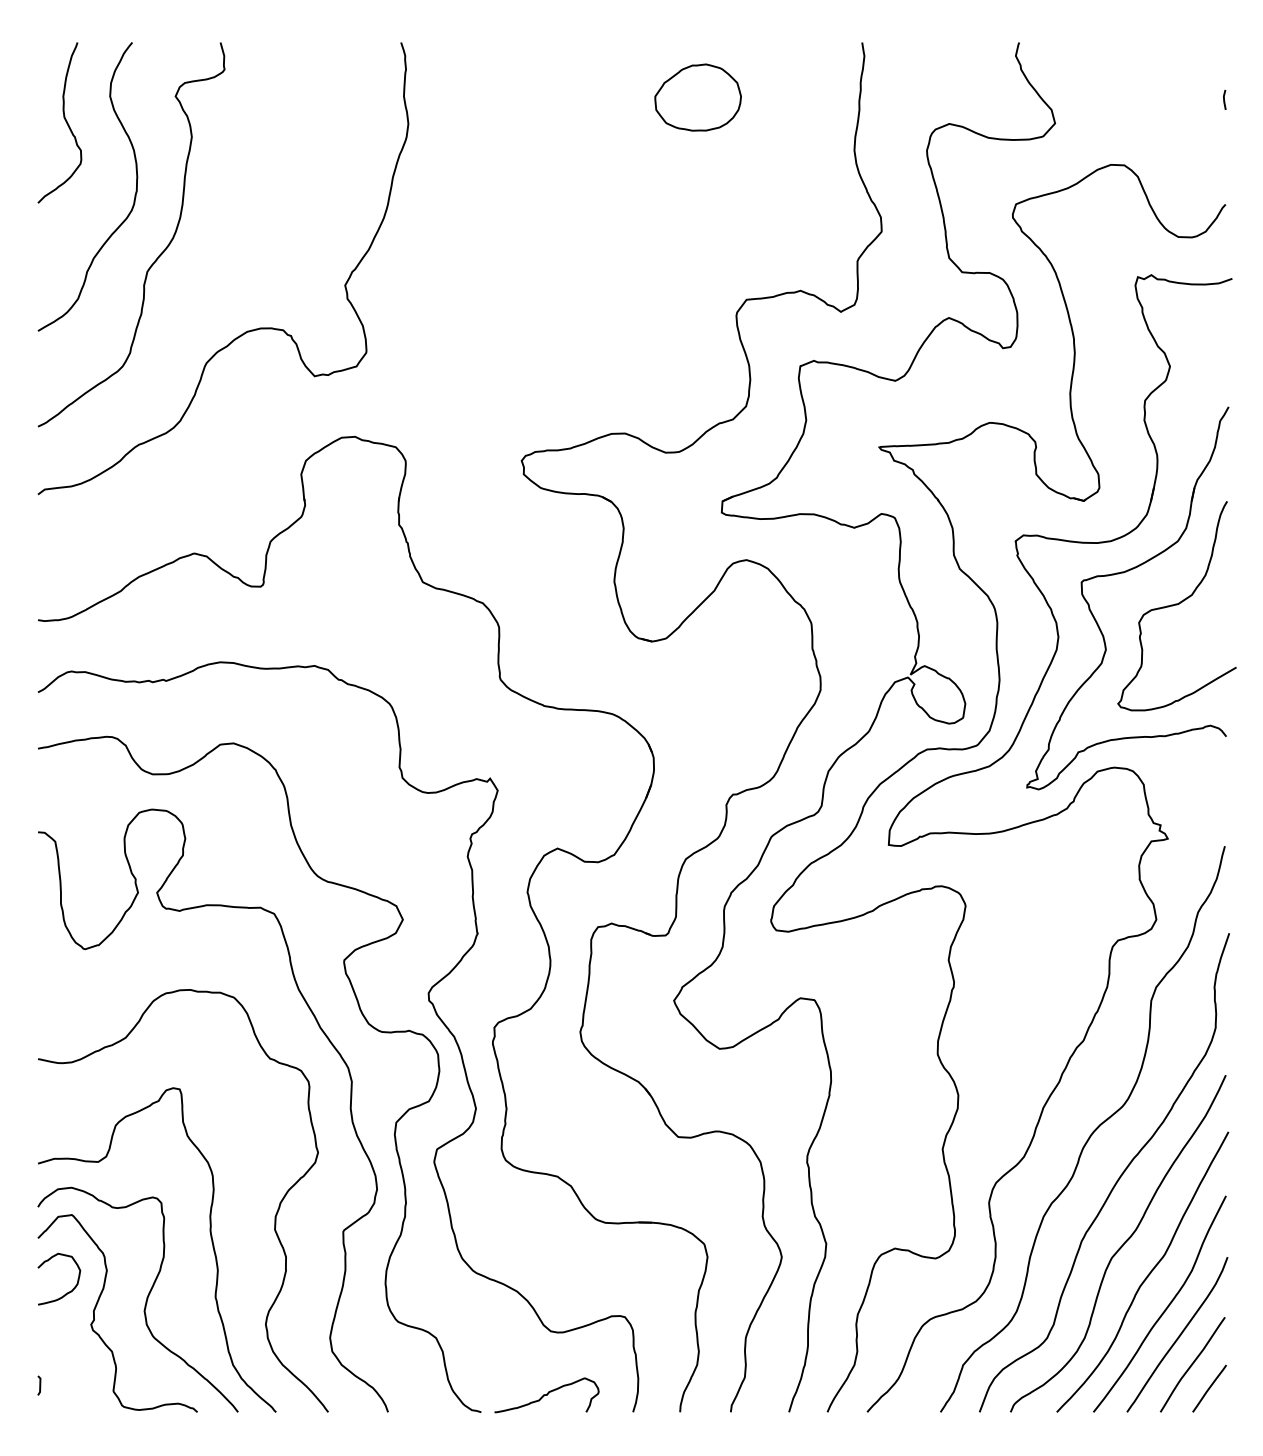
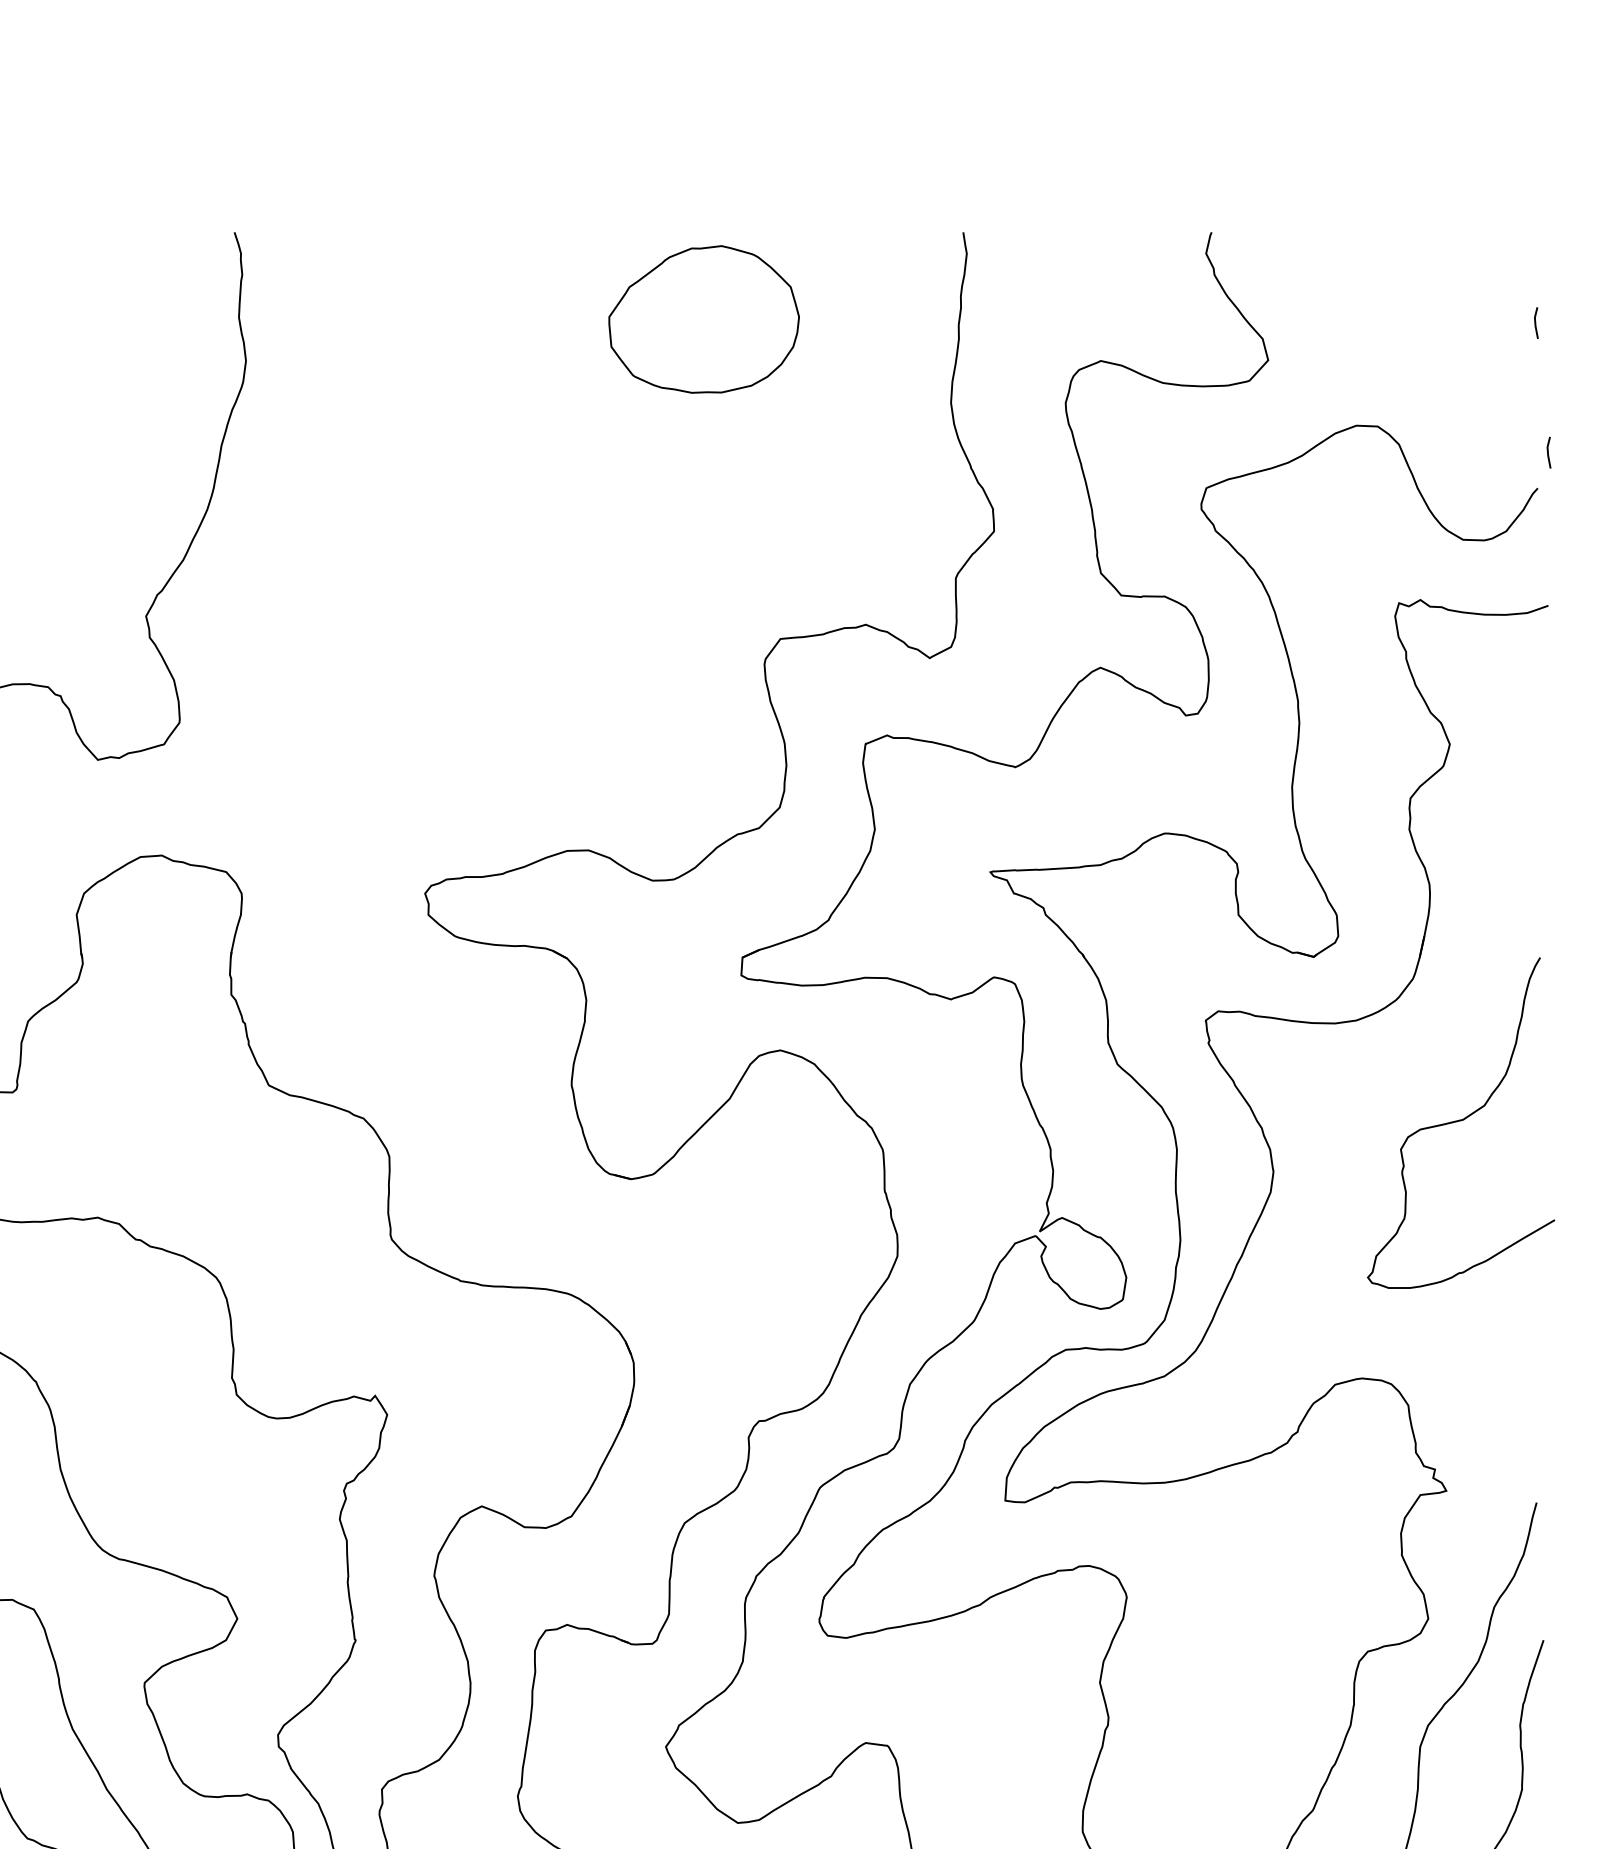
part: (697, 97) -> (702, 319), size x1.4
line: (1232, 181) -> (1548, 452), added
part: (1123, 573) -> (1376, 1071), removed

